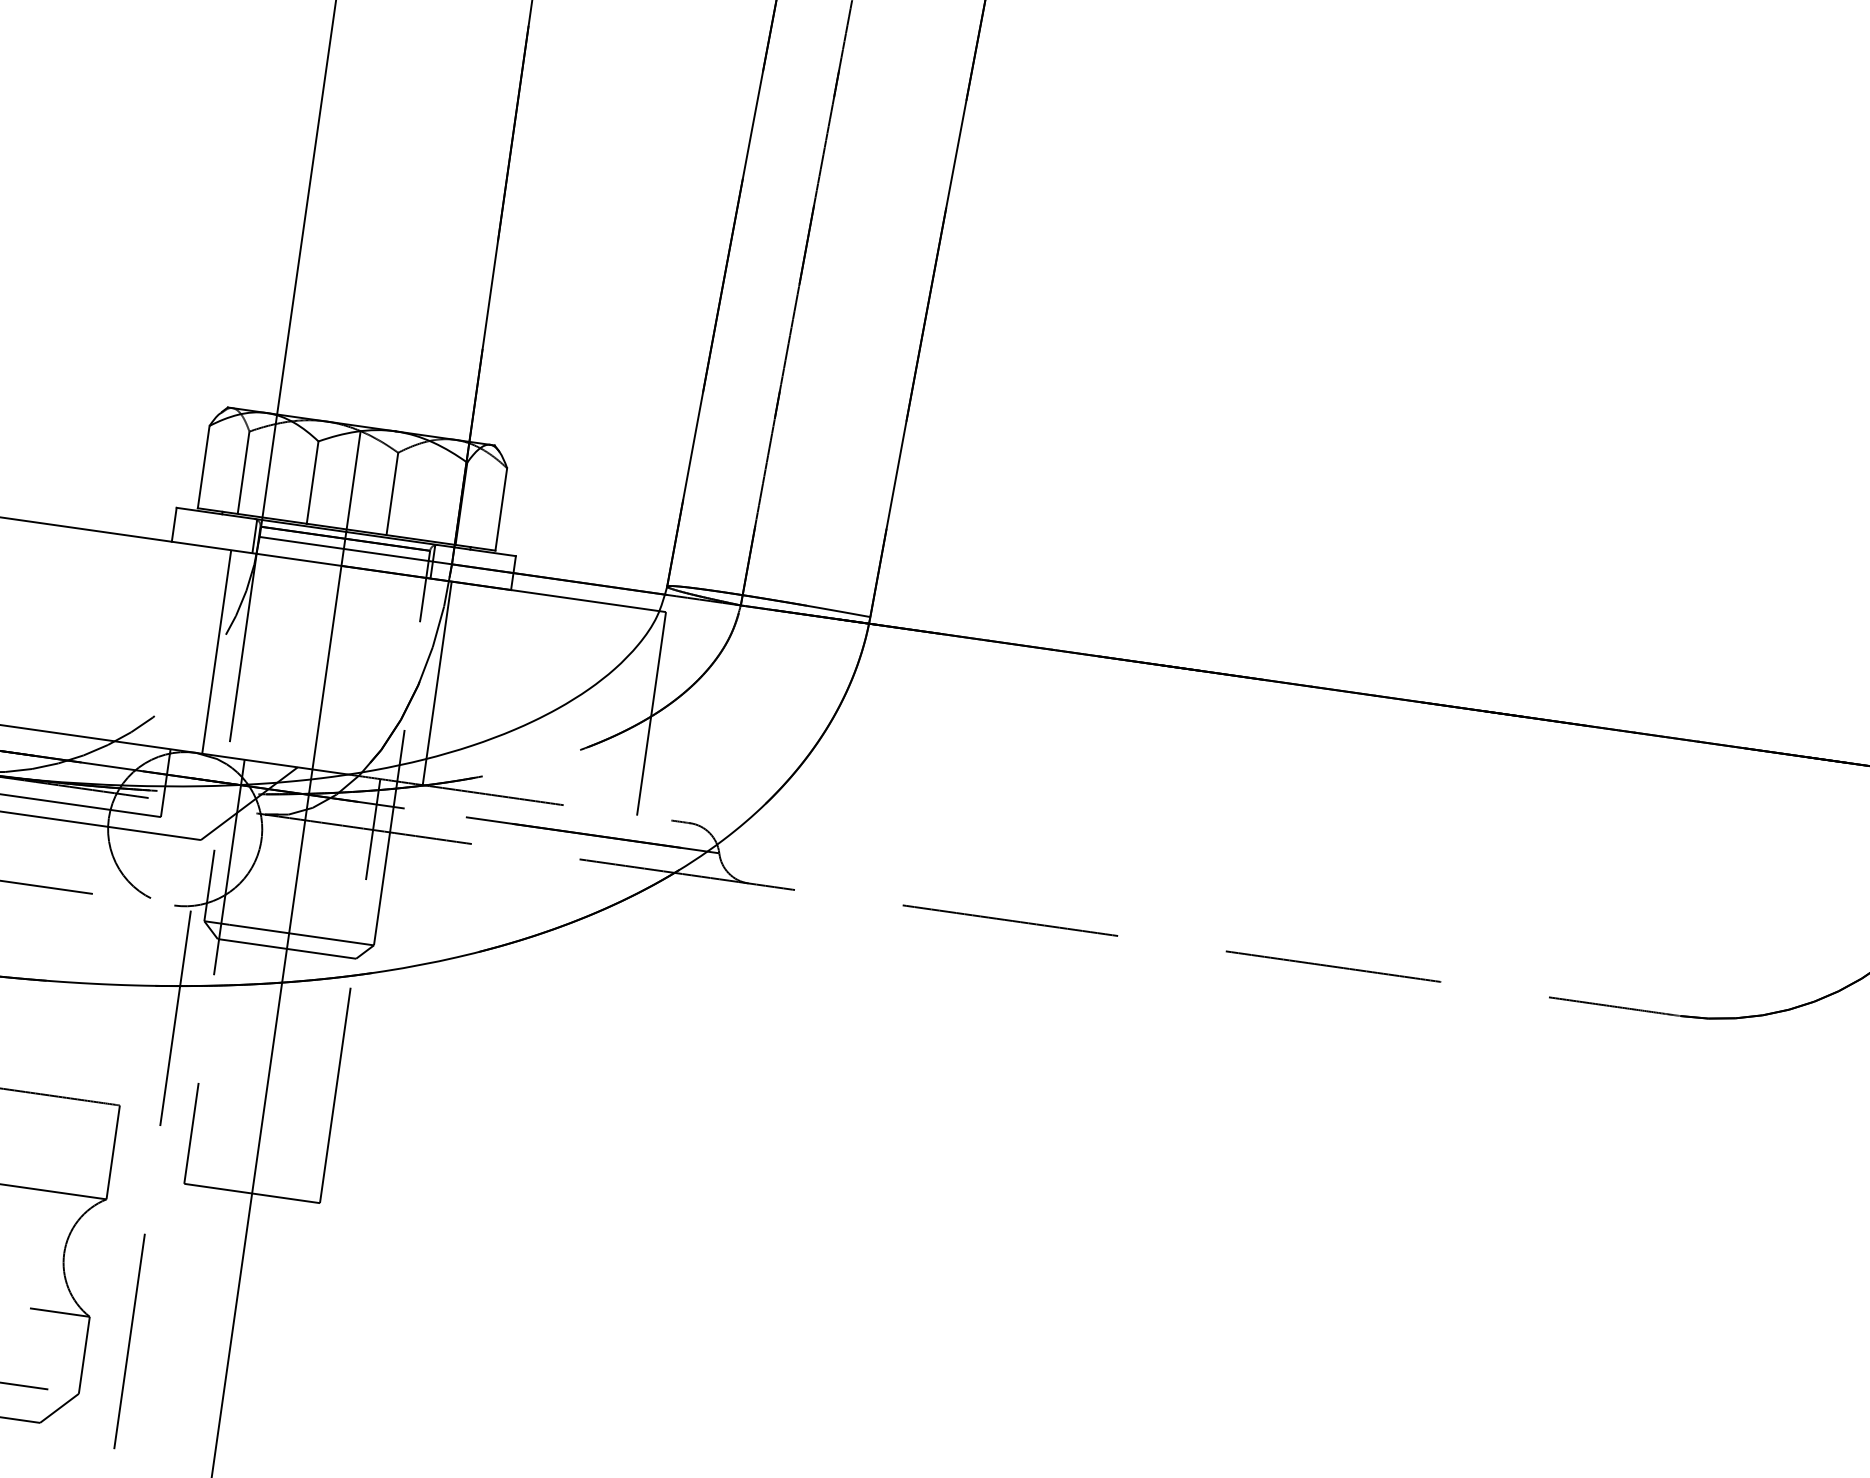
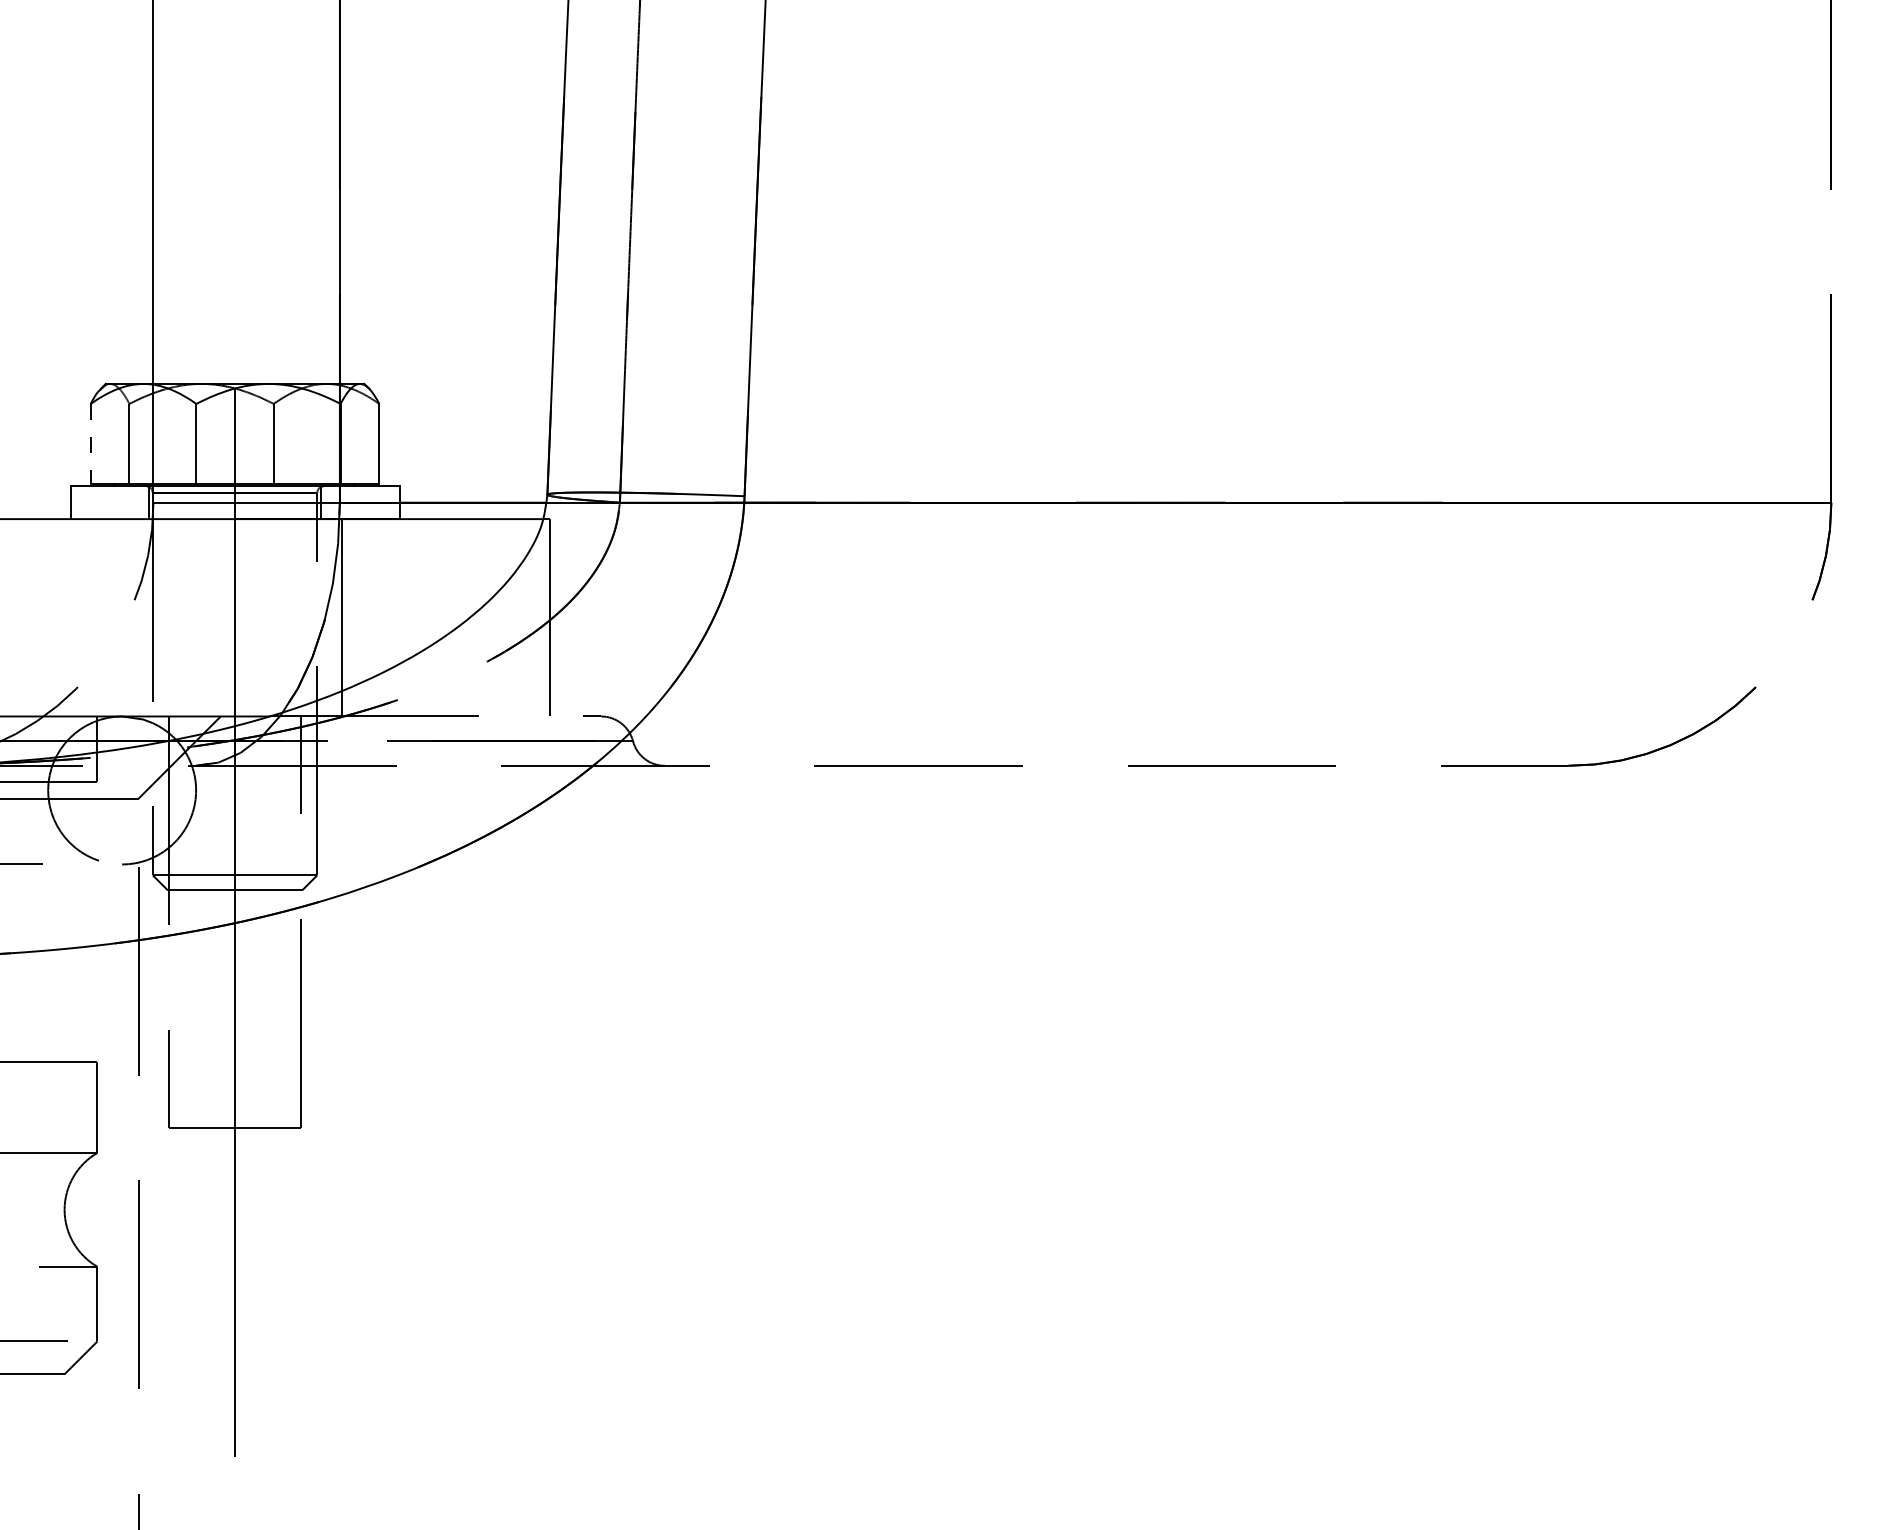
line: (203, 466) -> (90, 443), solid -> dashed
line: (217, 651) -> (128, 617), removed

